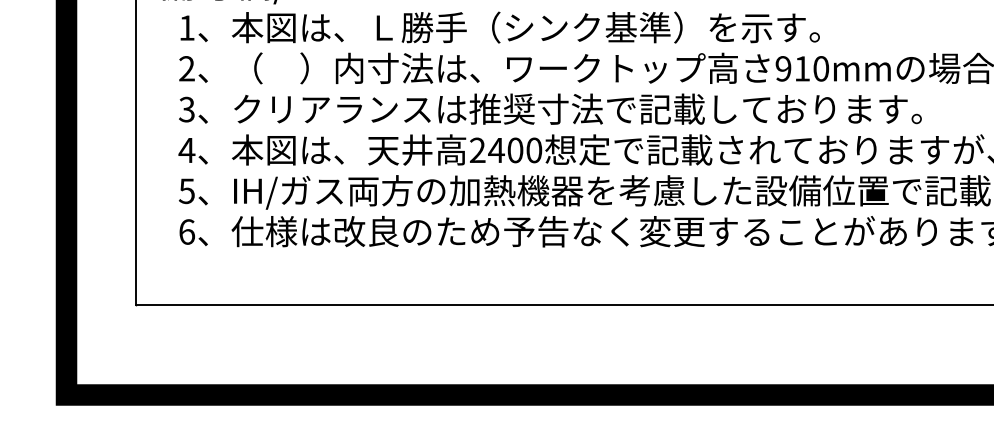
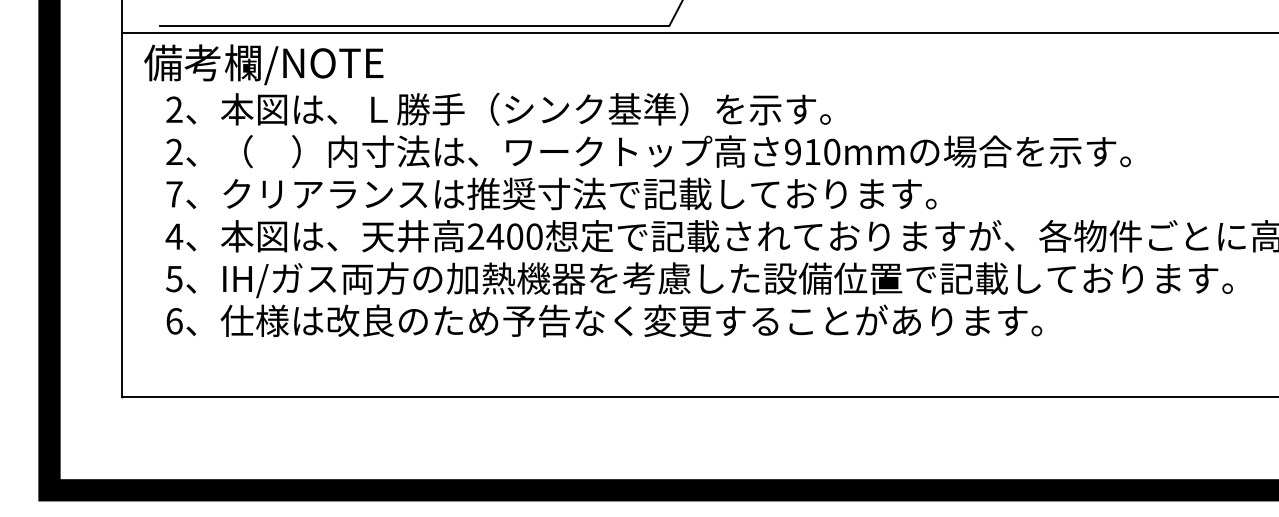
text: (187, 27) -> (174, 109), 1 -> 2
text: (187, 109) -> (174, 194), 3 -> 7

